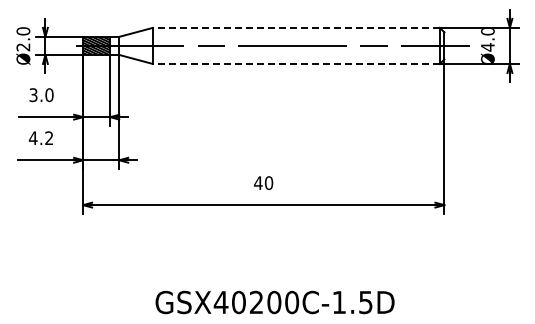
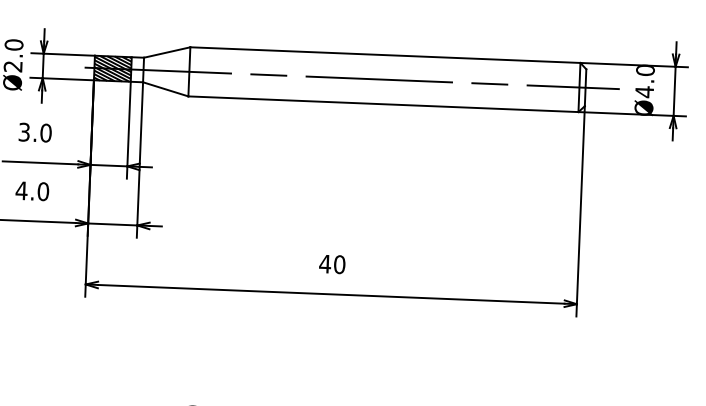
line: (295, 27) -> (384, 54), dashed -> solid
line: (295, 63) -> (382, 103), dashed -> solid
text: (49, 138) -> (43, 192), 4.2 -> 4.0

